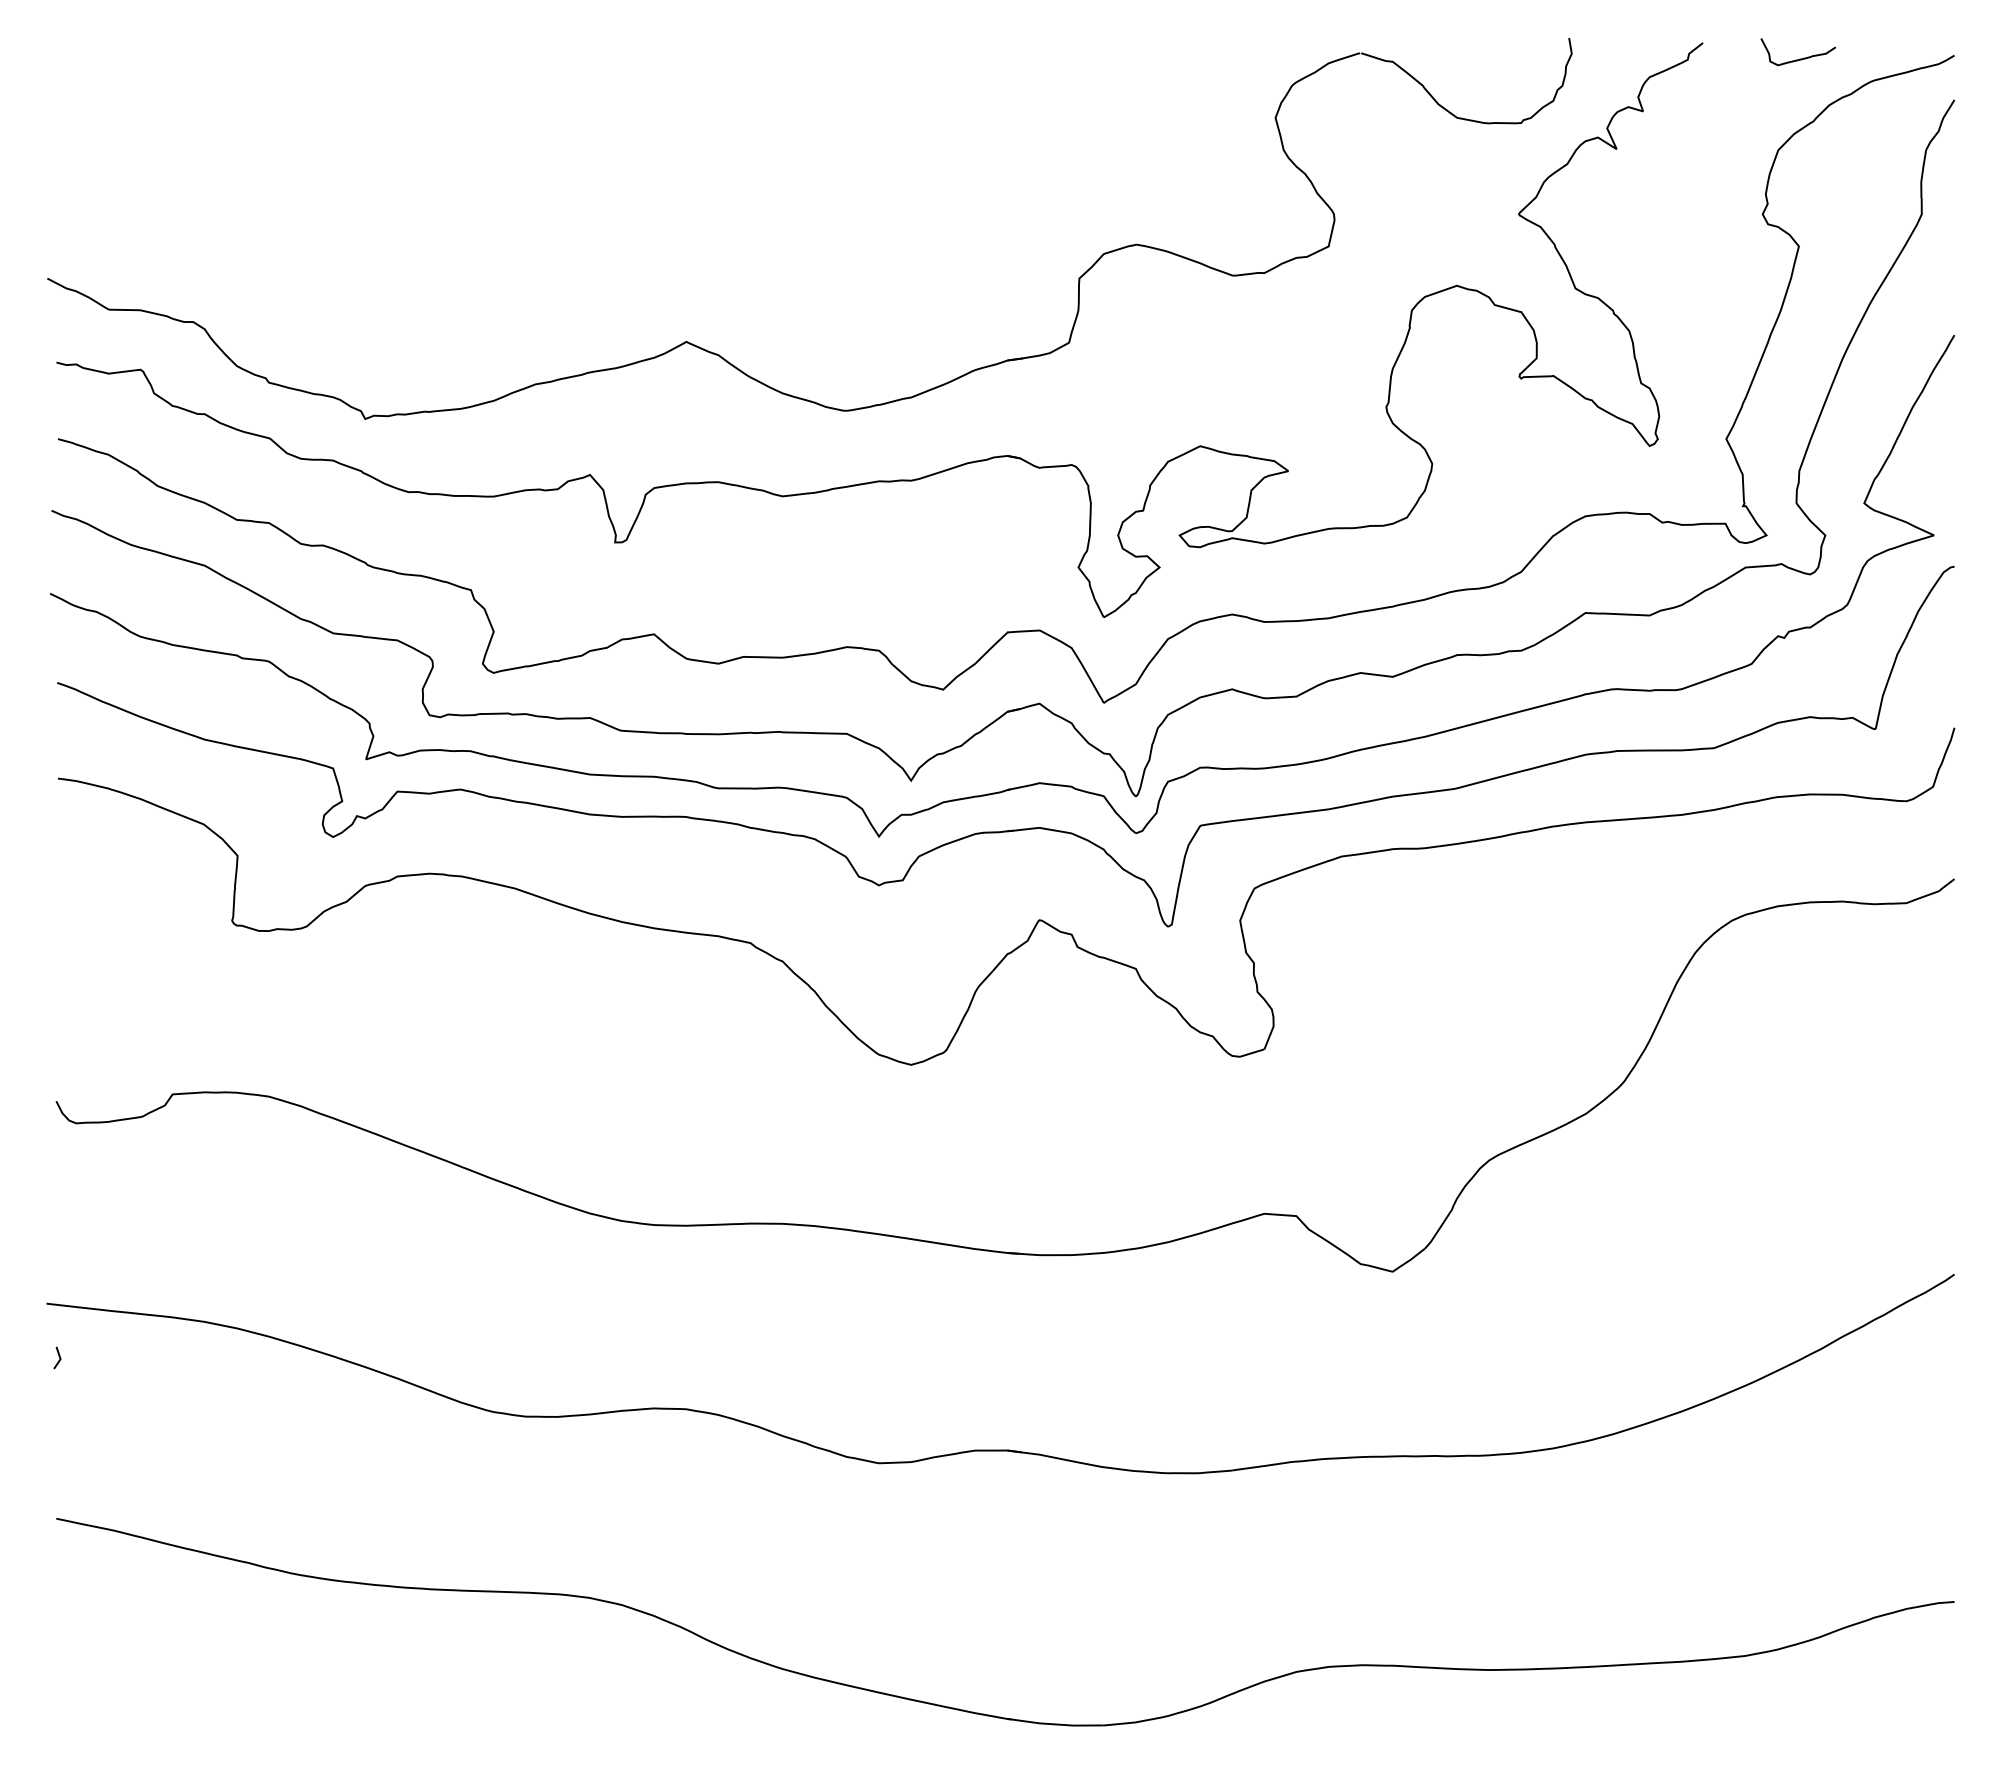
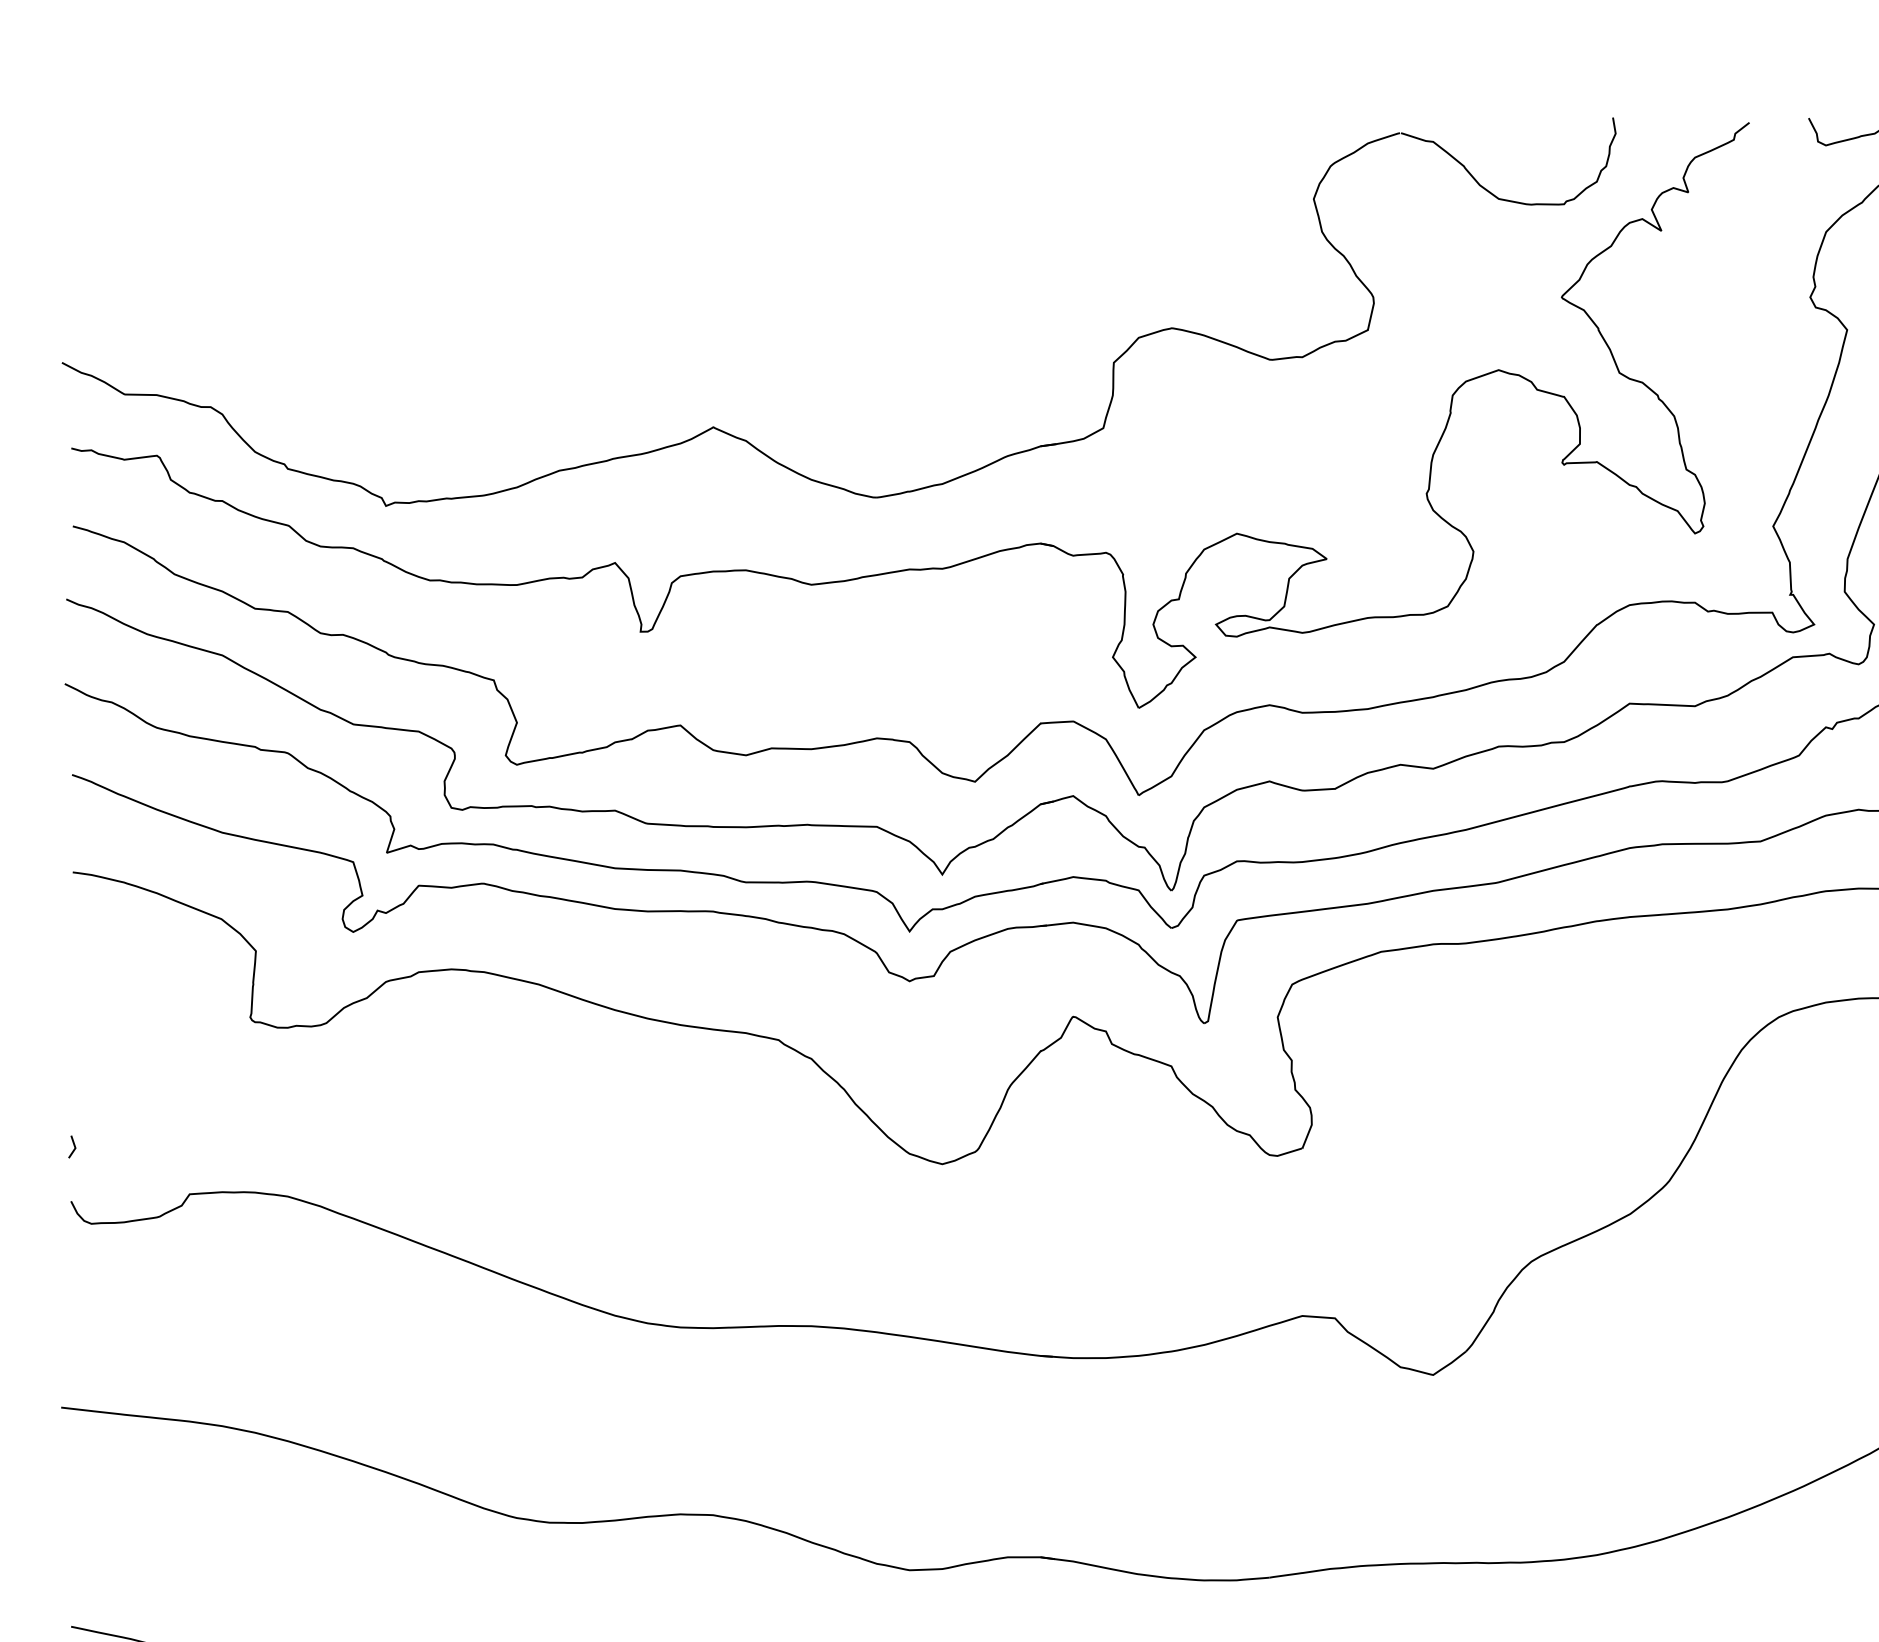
line: (58, 1356) -> (73, 1145), moved

